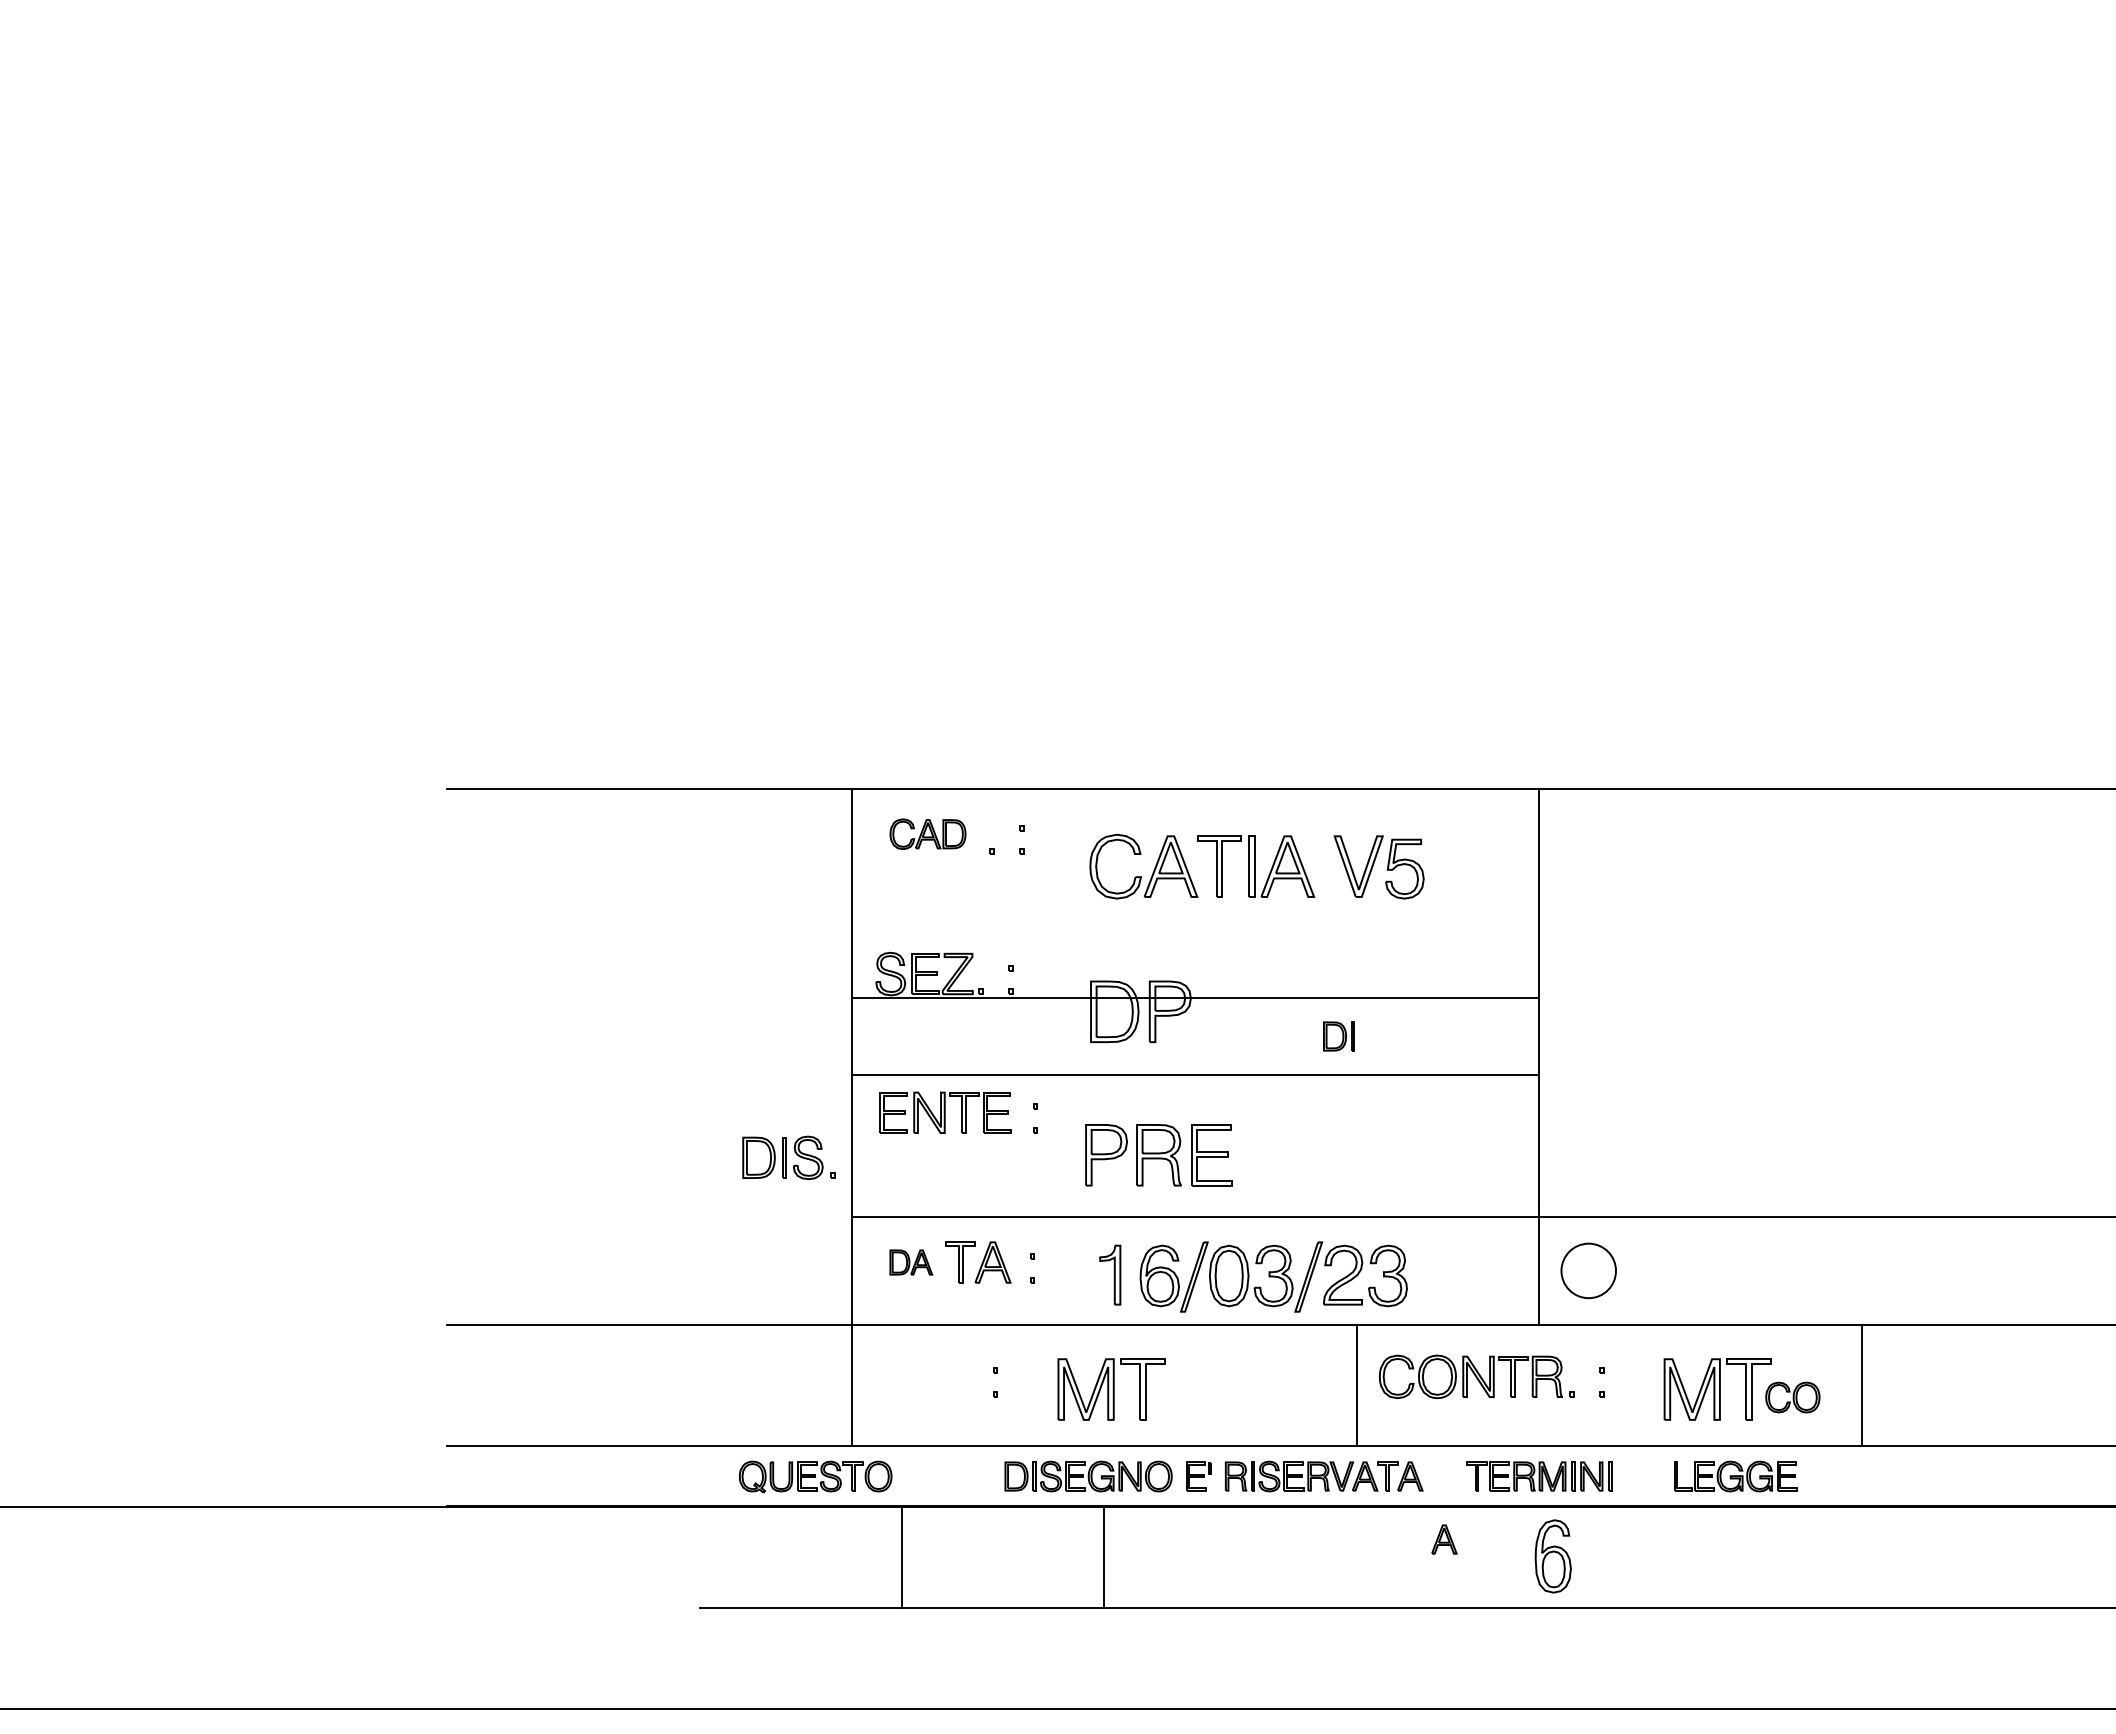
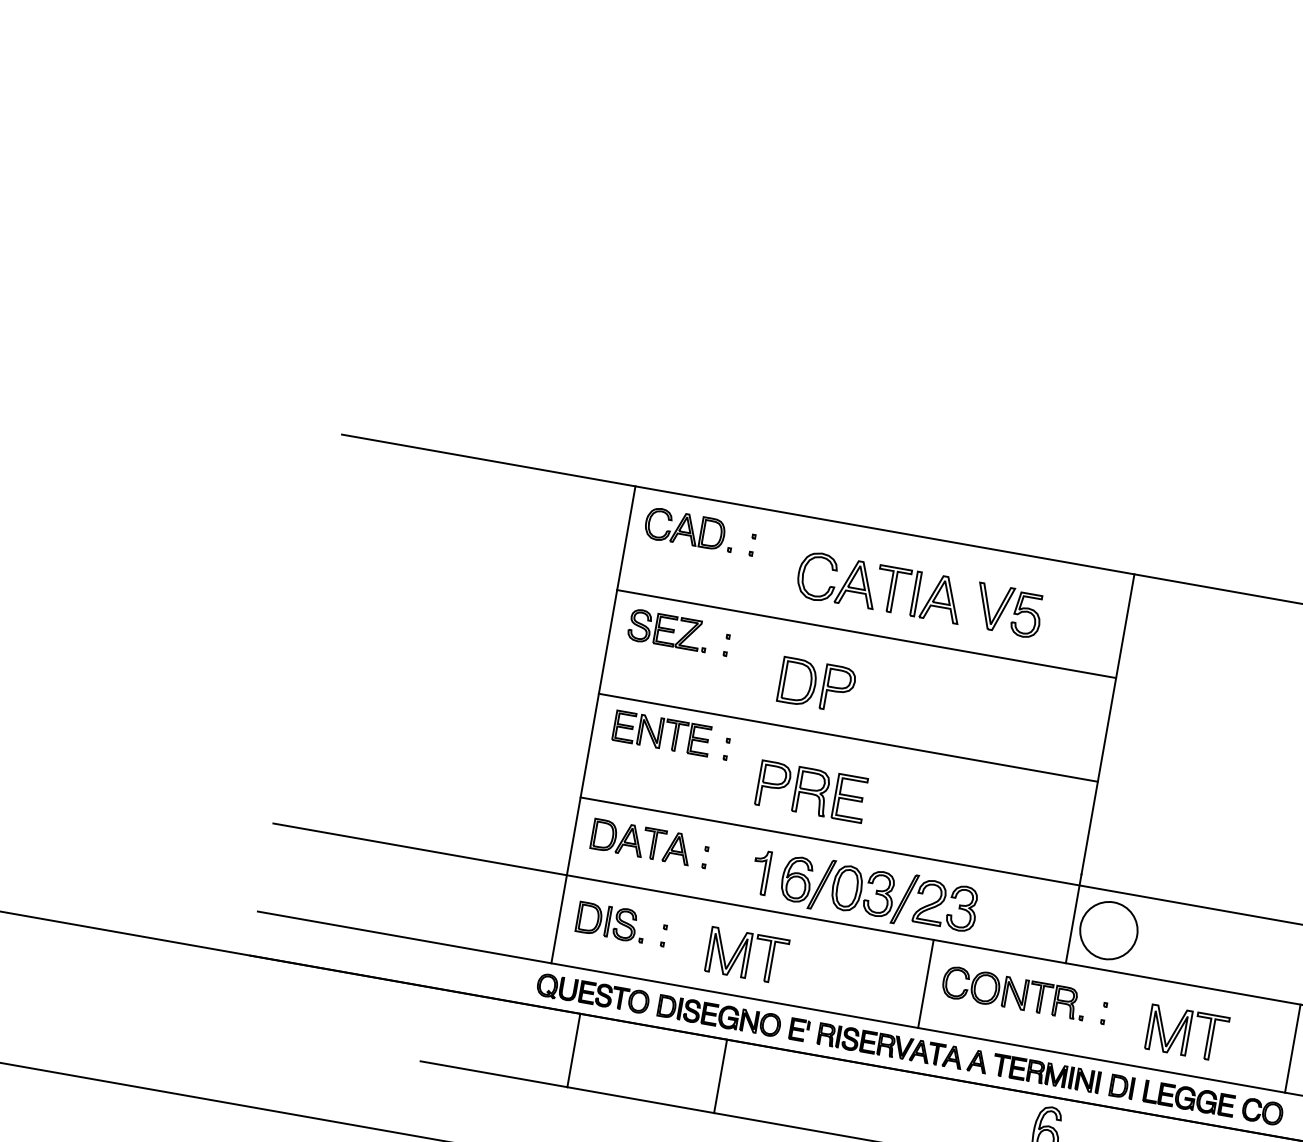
part: (927, 834) -> (684, 529), size x1.43
line: (1194, 997) -> (866, 633), moved
part: (1338, 1036) -> (1121, 1086), moved
part: (788, 1157) -> (610, 921), moved
part: (911, 1262) -> (618, 837), size x1.67
circle: (1588, 1270) -> (1108, 930), size x1.43
part: (1792, 1397) -> (1262, 1111), moved
part: (815, 1476) -> (593, 993), moved
part: (1444, 1539) -> (977, 1061), moved

